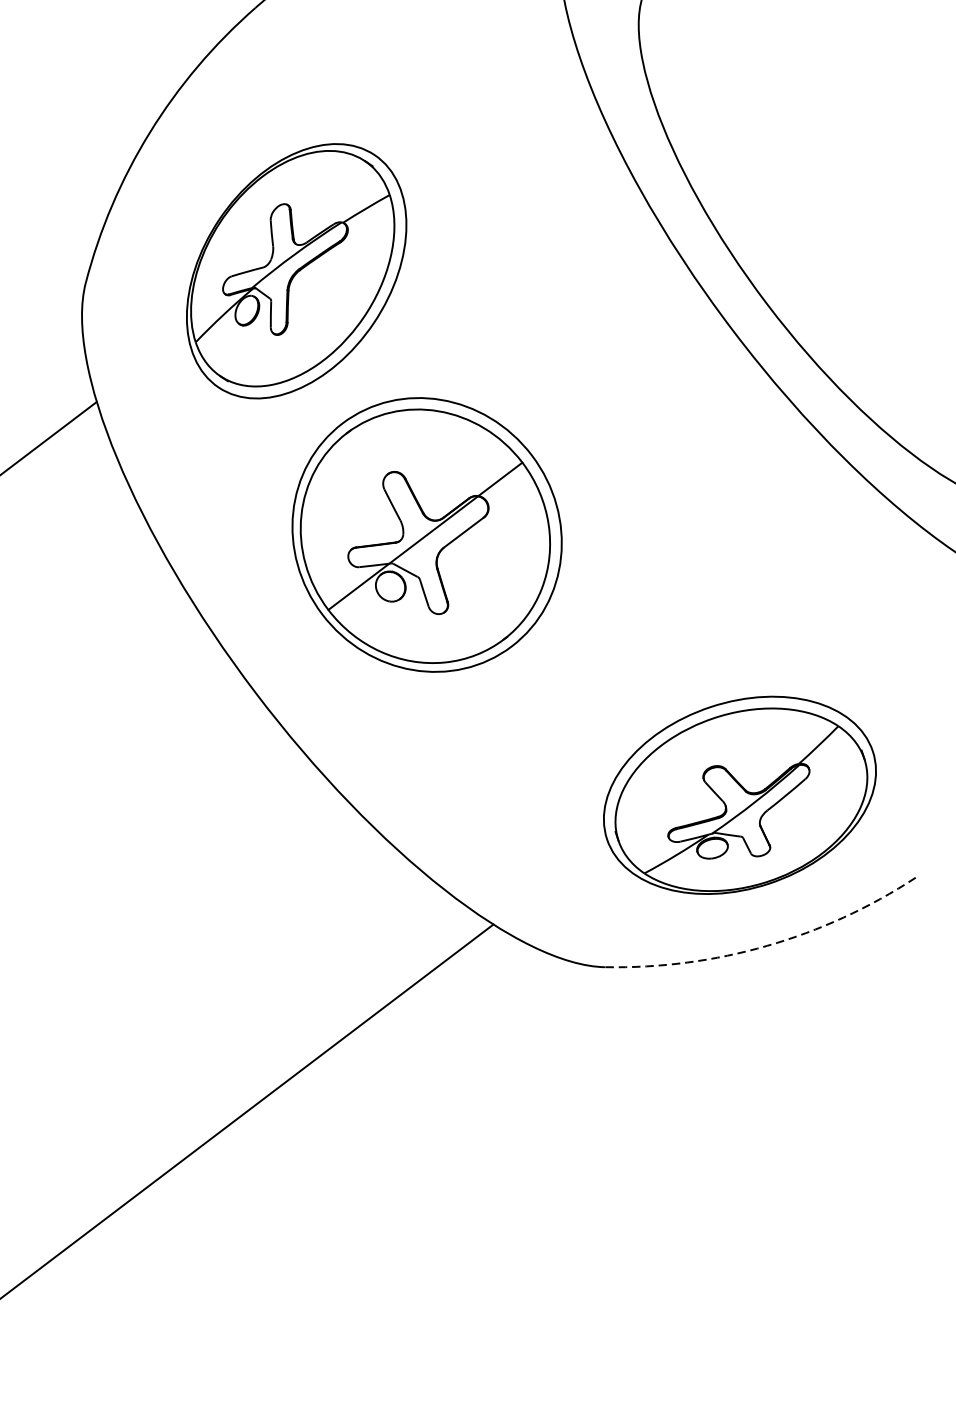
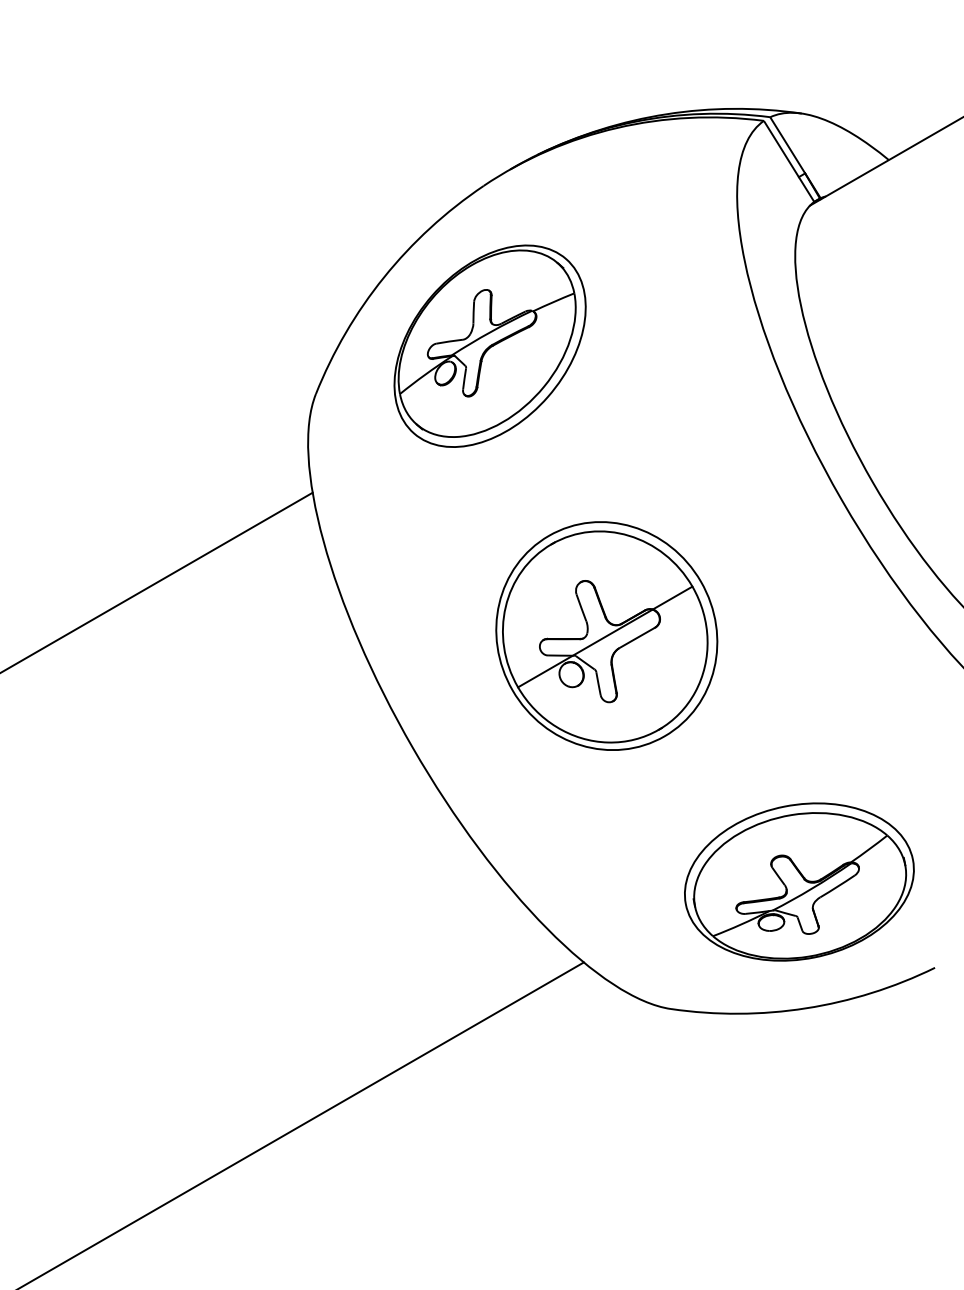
part: (295, 270) -> (489, 345), moved
part: (426, 534) -> (606, 635), moved
arc: (767, 946) -> (806, 1008), dashed -> solid

